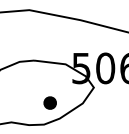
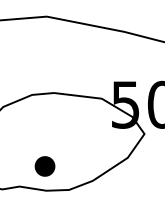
part: (49, 102) -> (43, 165), moved

